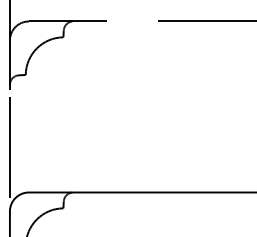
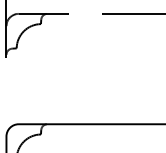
line: (9, 154) -> (6, 99), removed

